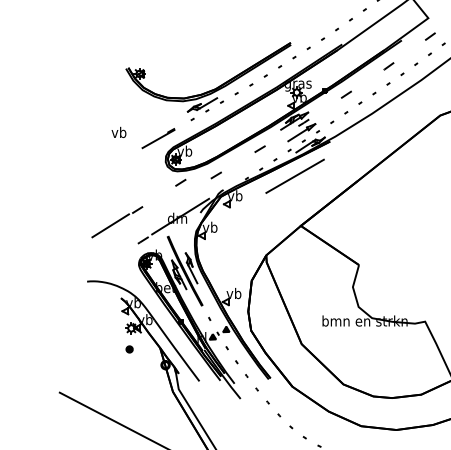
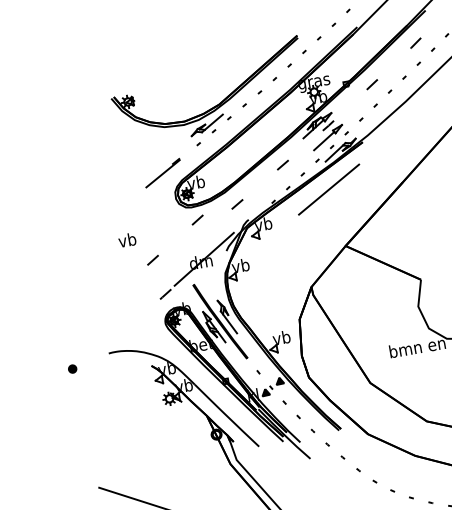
text: (118, 131) -> (126, 239), moved
line: (110, 225) -> (124, 283), removed
part: (129, 349) -> (72, 369), moved

